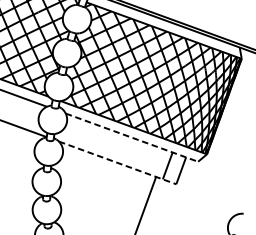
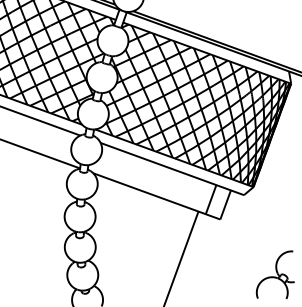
line: (132, 138) -> (172, 169), dashed -> solid
line: (117, 163) -> (156, 196), dashed -> solid

